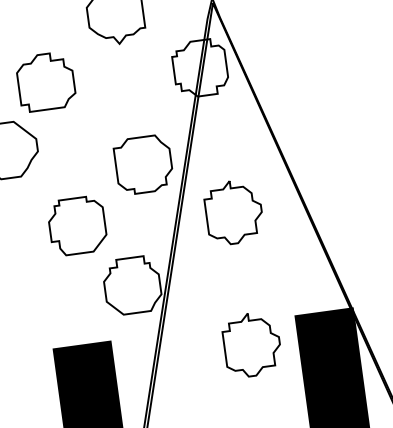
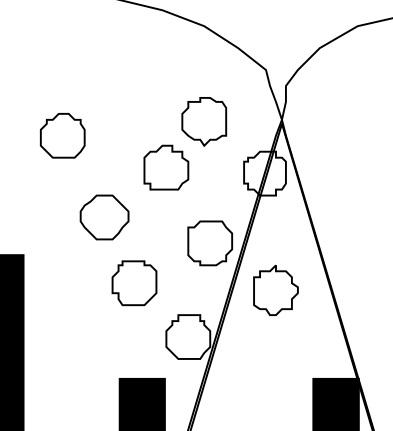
part: (46, 81) -> (166, 167), moved
part: (77, 226) -> (134, 283), moved
part: (251, 343) -> (275, 395), removed

